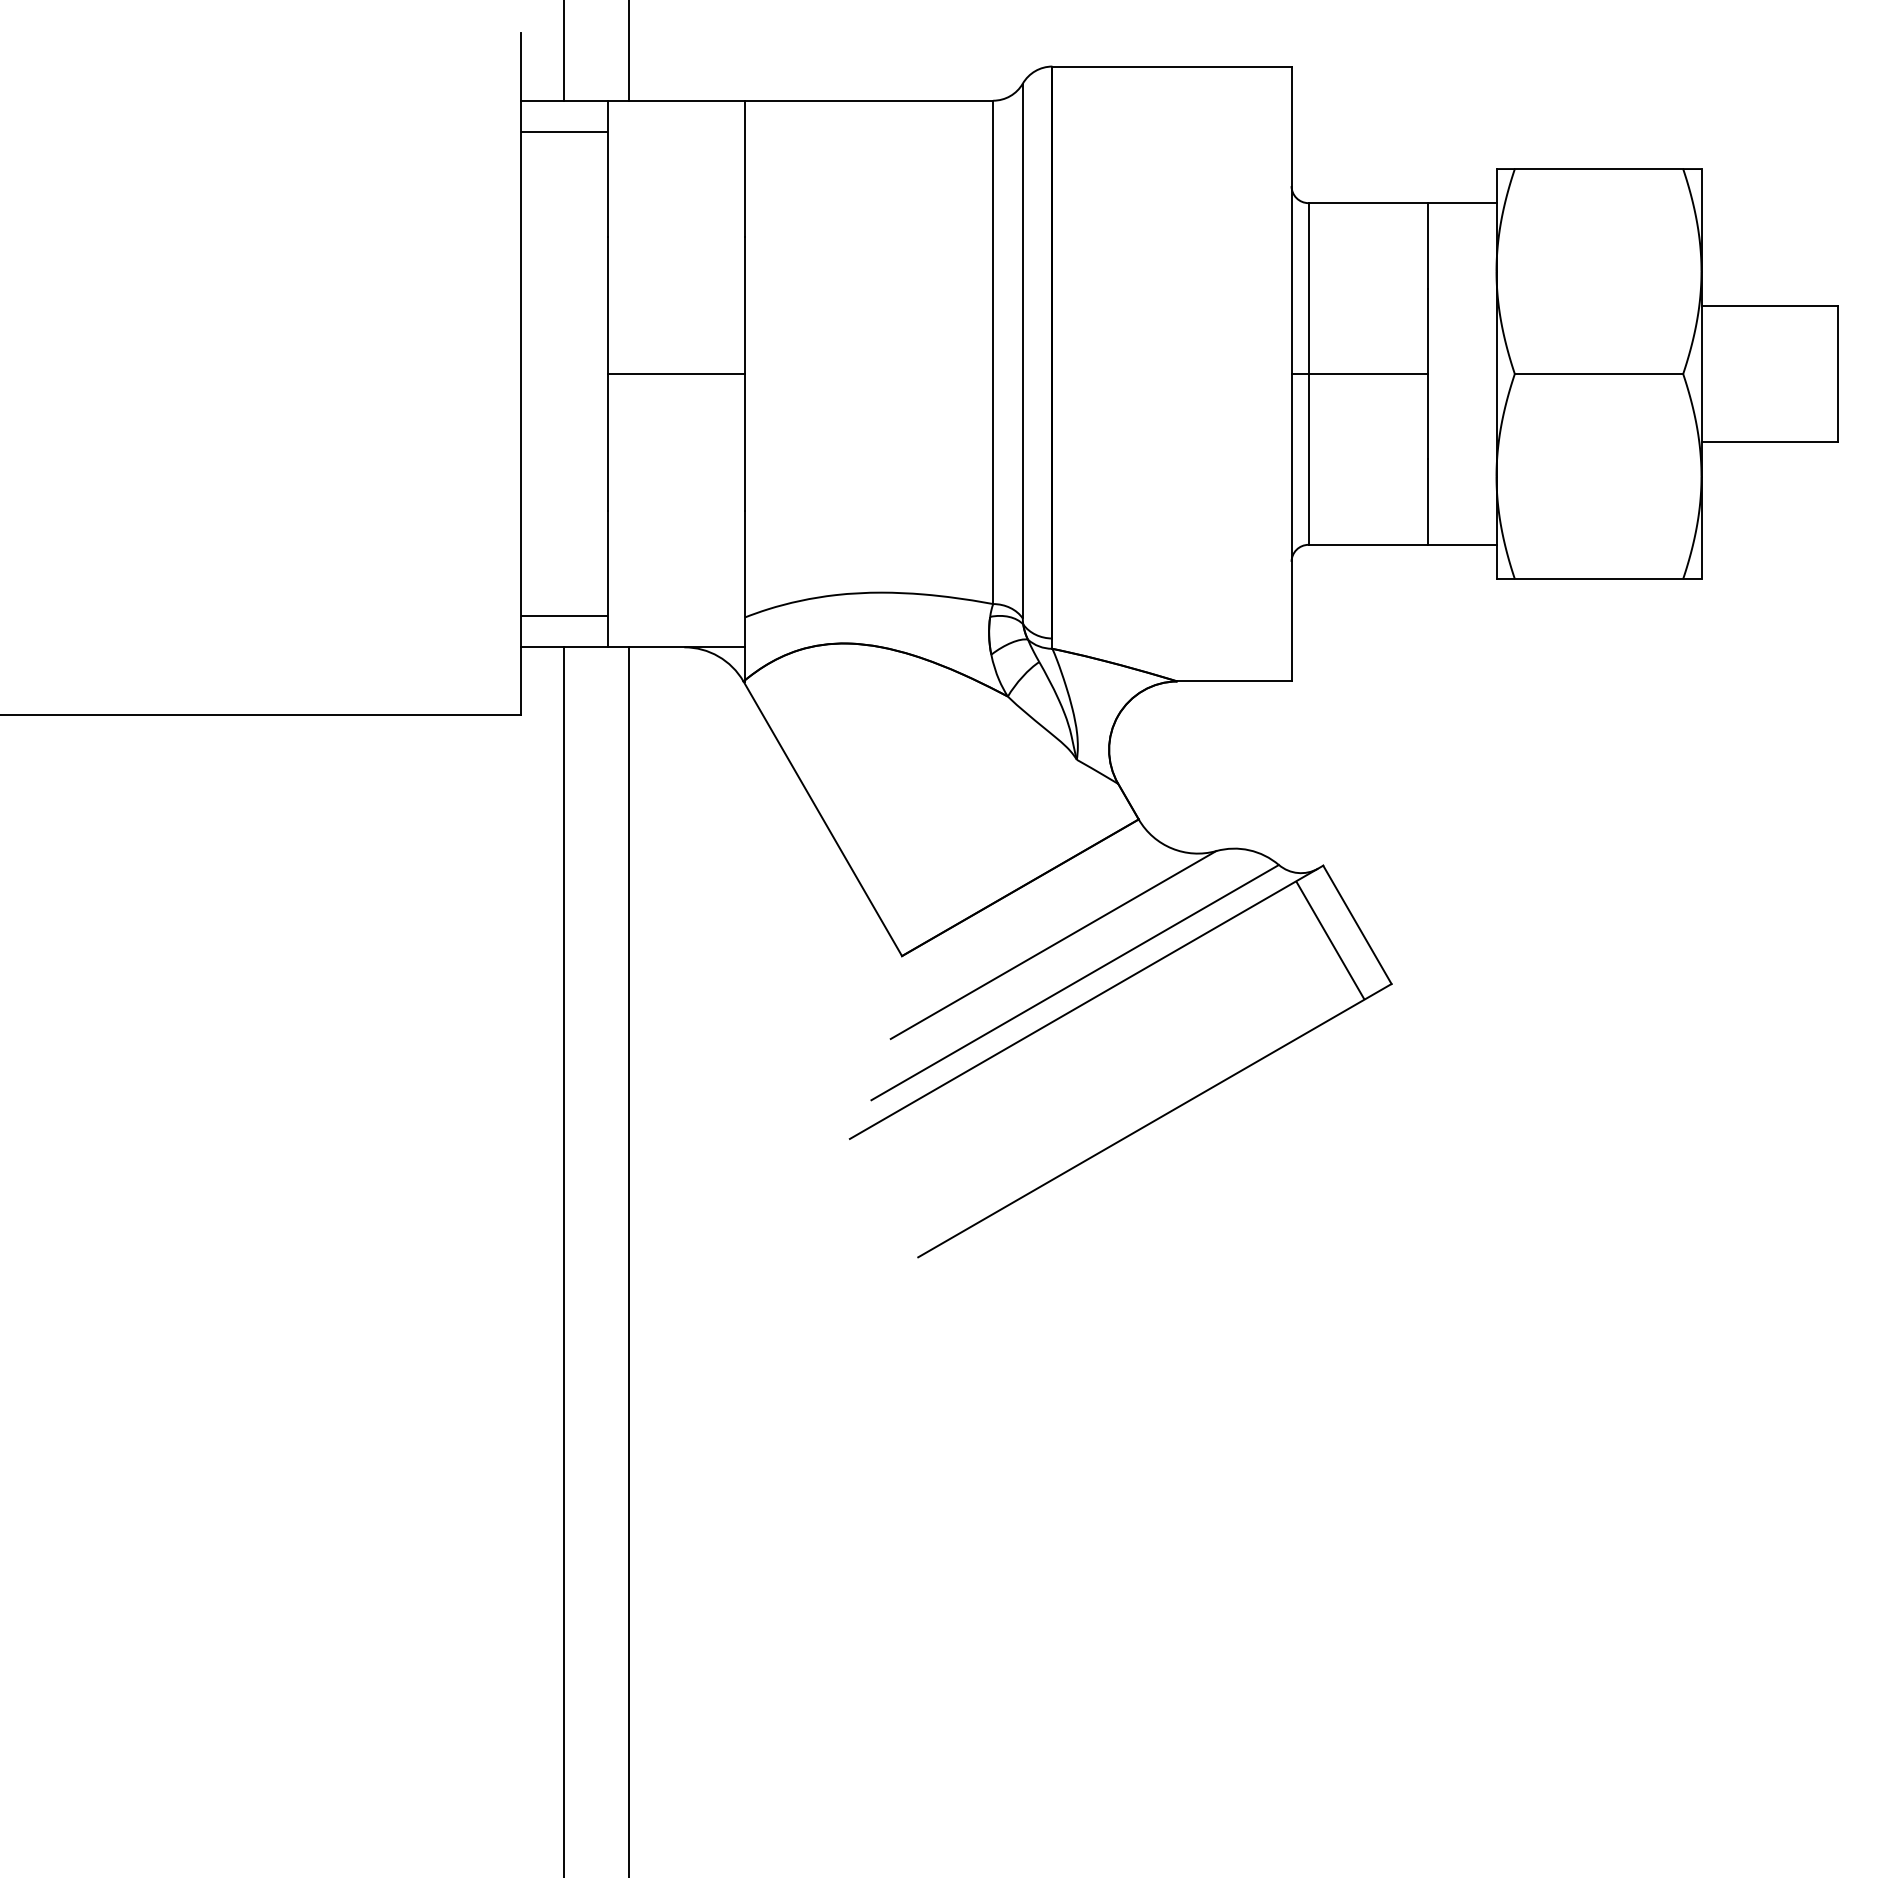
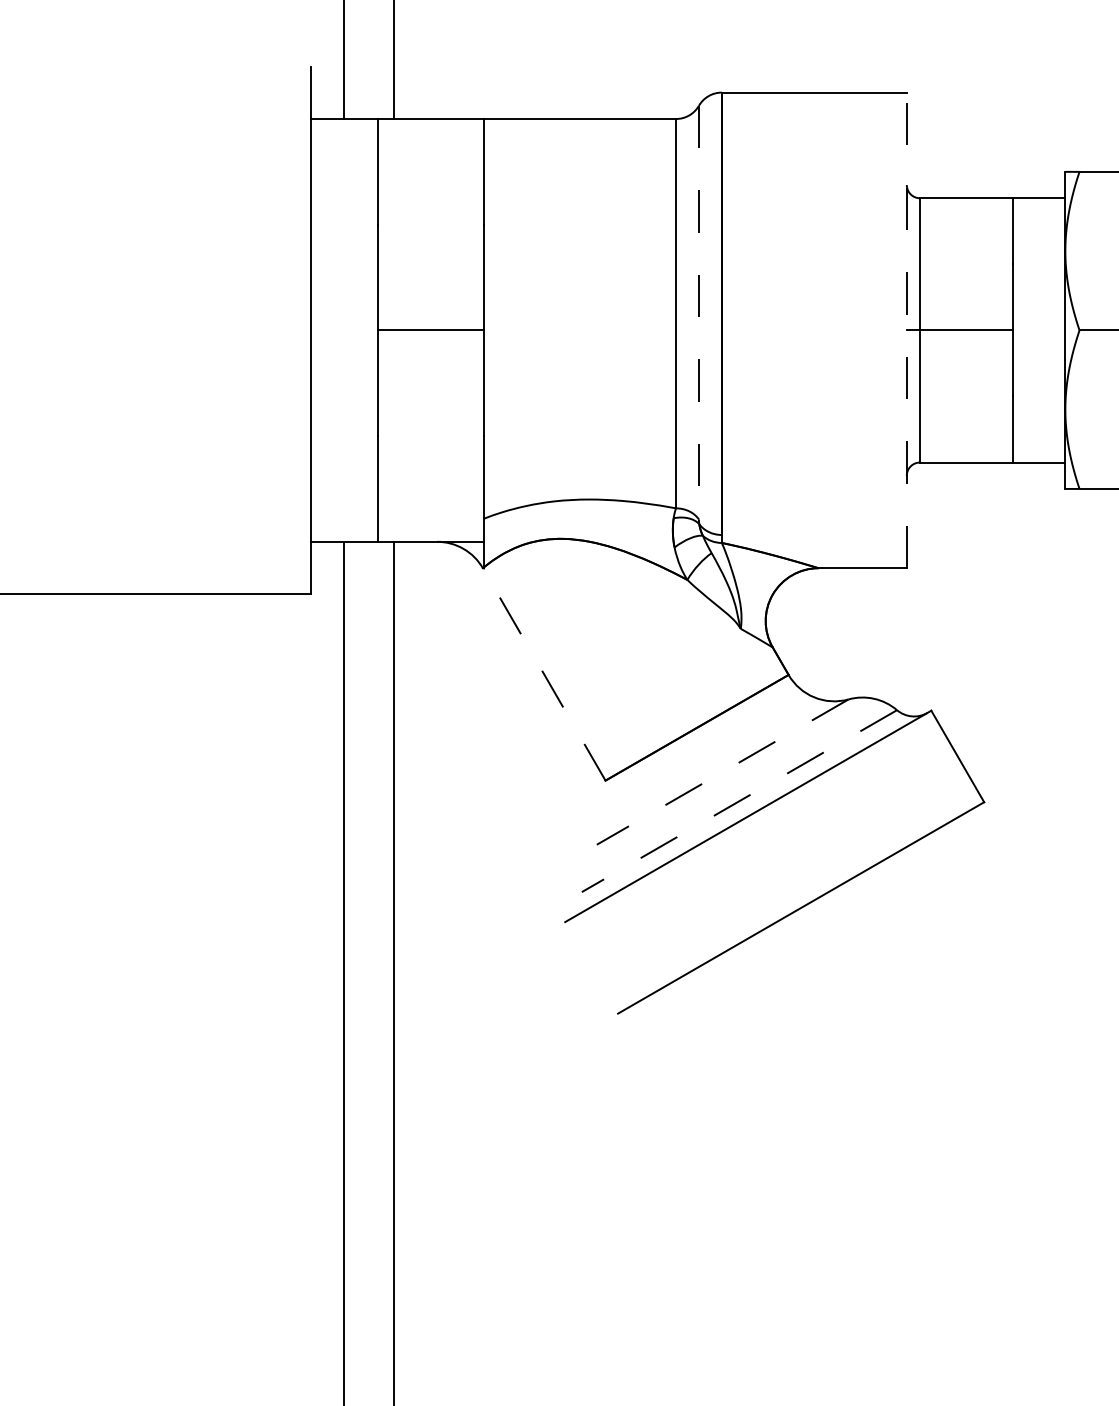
line: (564, 131) -> (344, 142), removed
line: (1022, 351) -> (698, 312), solid -> dashed
line: (1291, 373) -> (906, 330), solid -> dashed
line: (564, 616) -> (344, 517), removed
line: (822, 818) -> (543, 674), solid -> dashed
line: (1330, 940) -> (936, 768), removed
line: (1053, 945) -> (722, 772), solid -> dashed
line: (1074, 982) -> (738, 801), solid -> dashed

